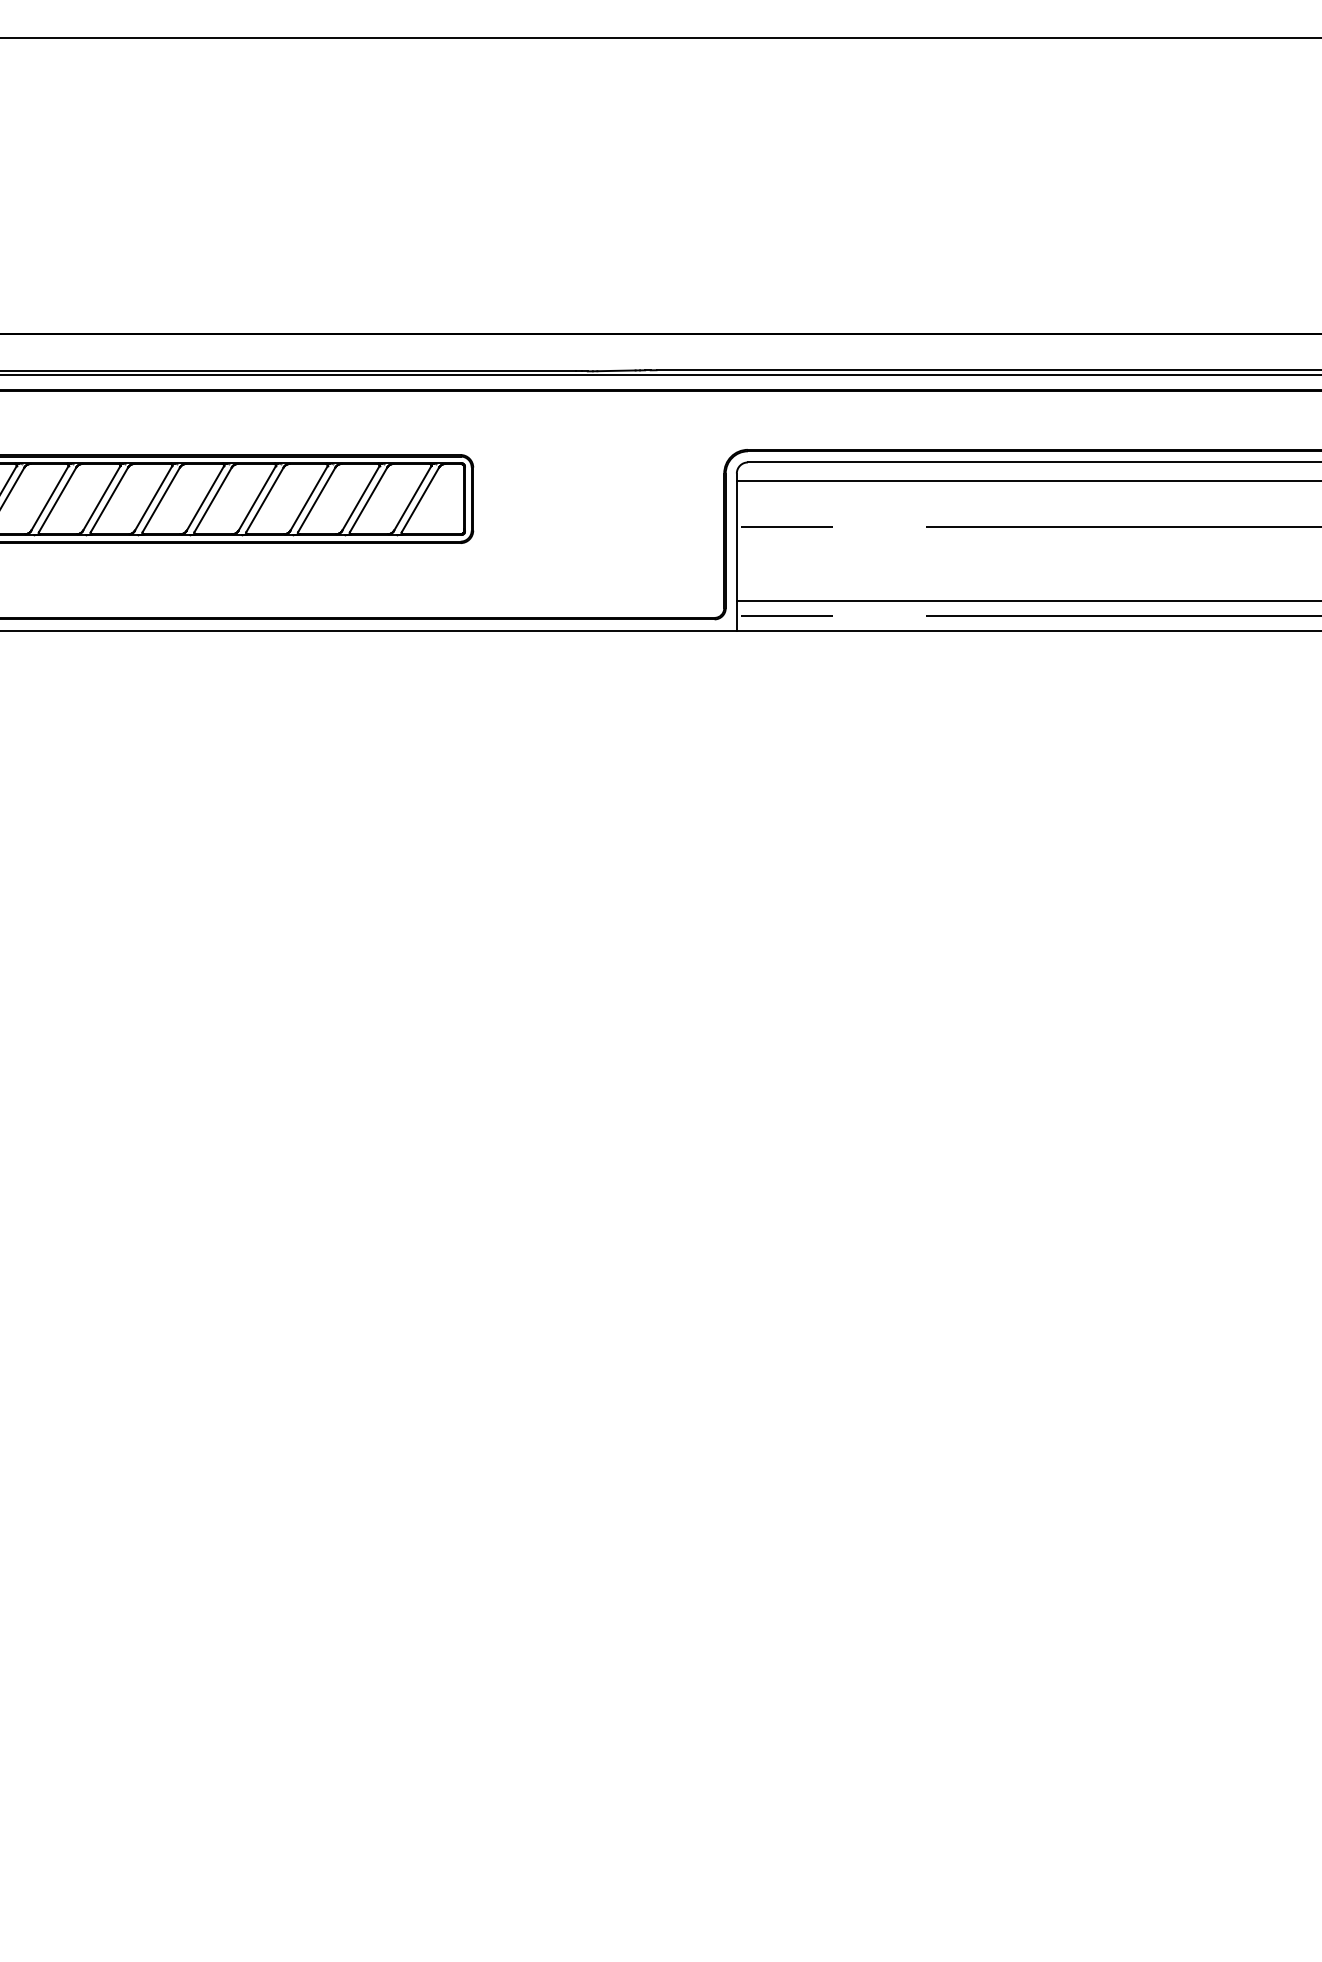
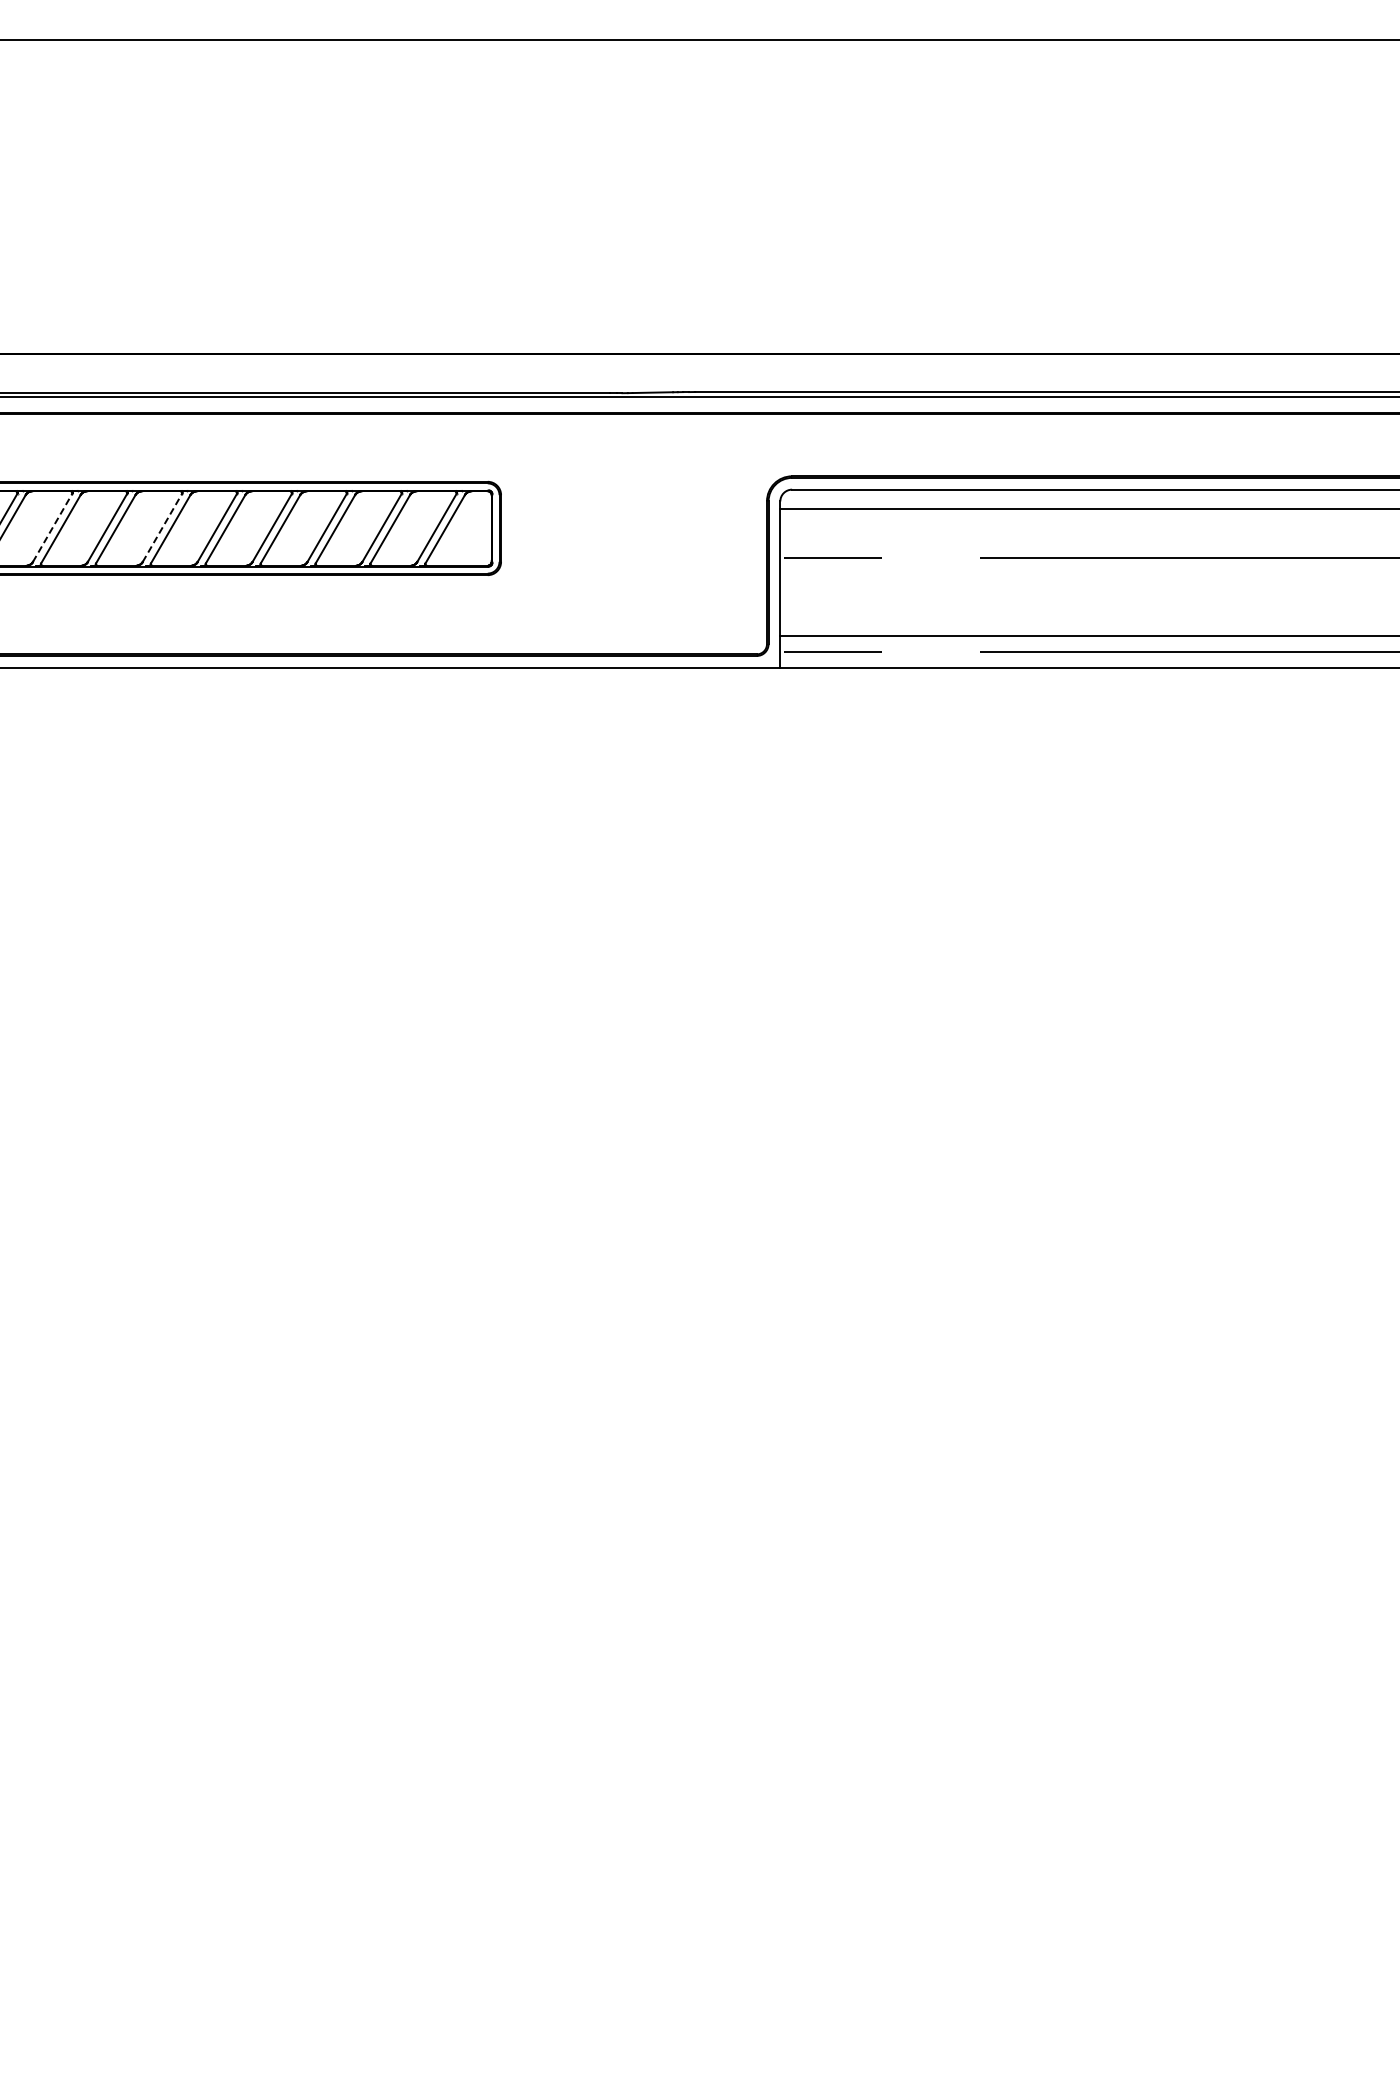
line: (49, 498) -> (52, 527), solid -> dashed
line: (153, 498) -> (162, 527), solid -> dashed

